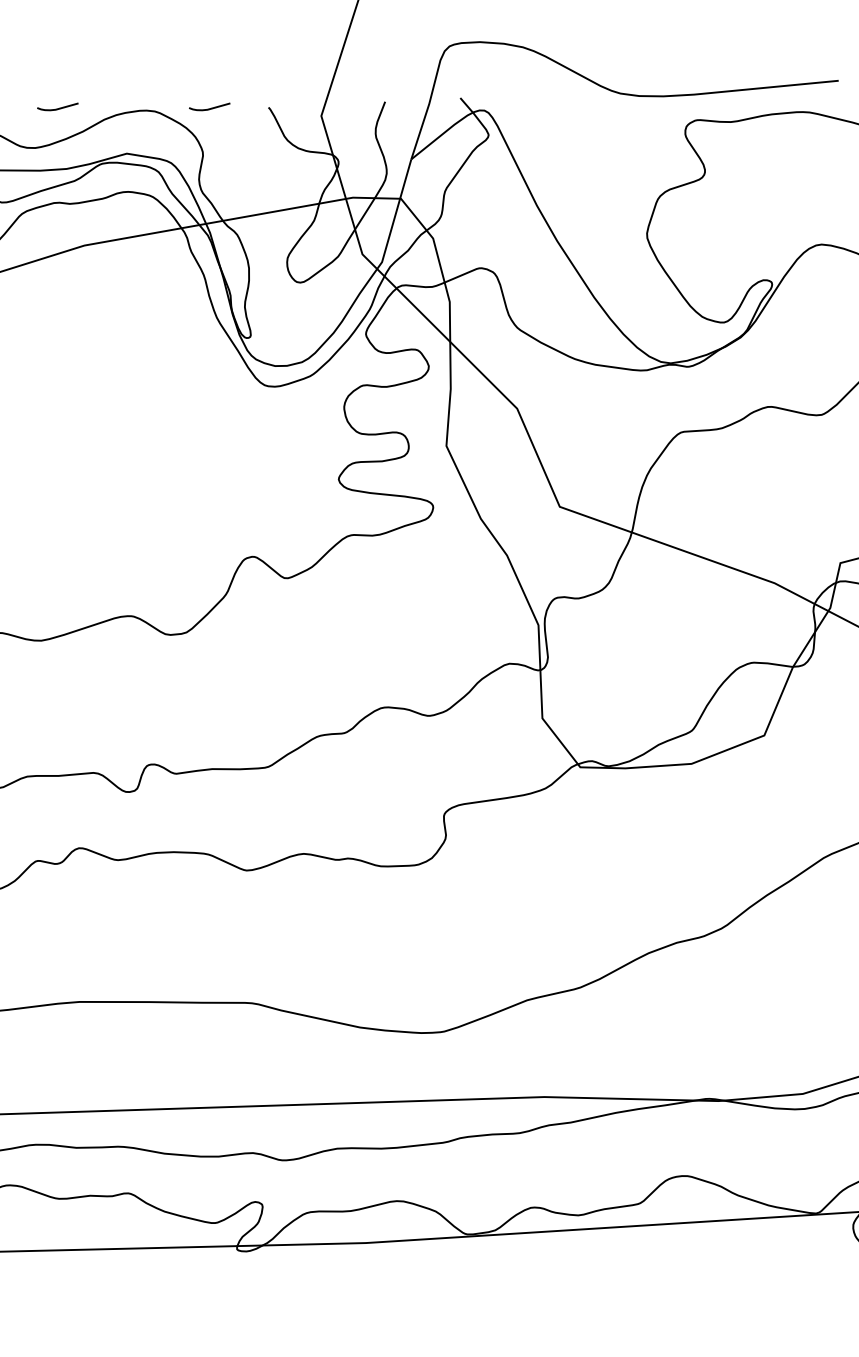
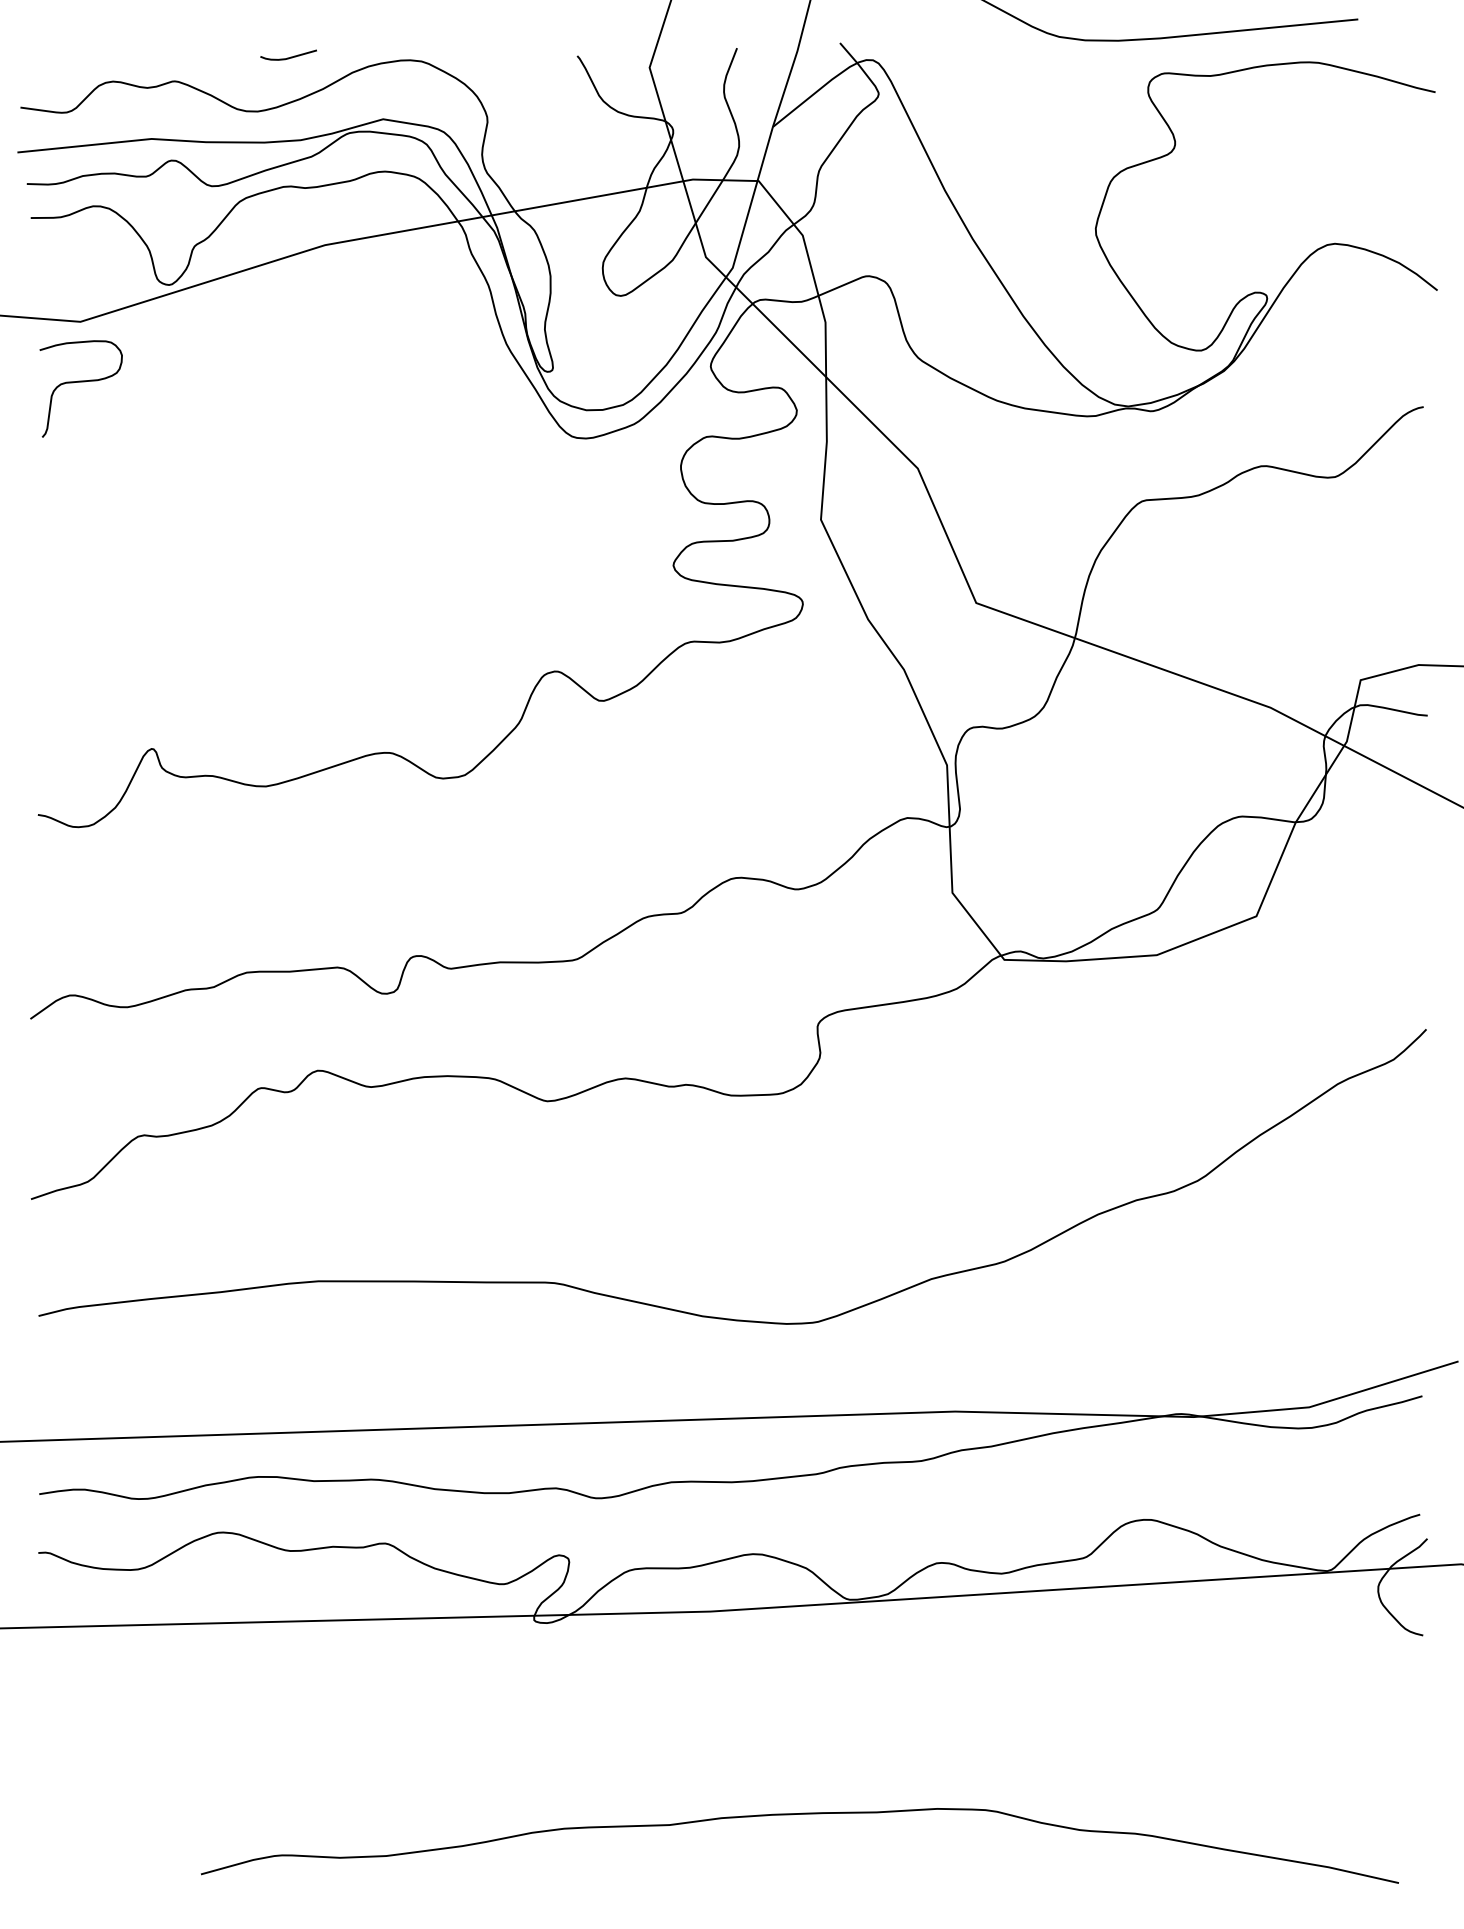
curve: (211, 107) -> (498, 56), removed

